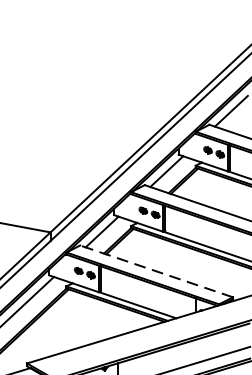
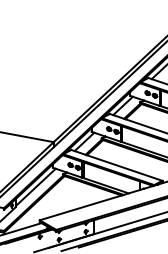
line: (155, 271) -> (116, 165), dashed -> solid

